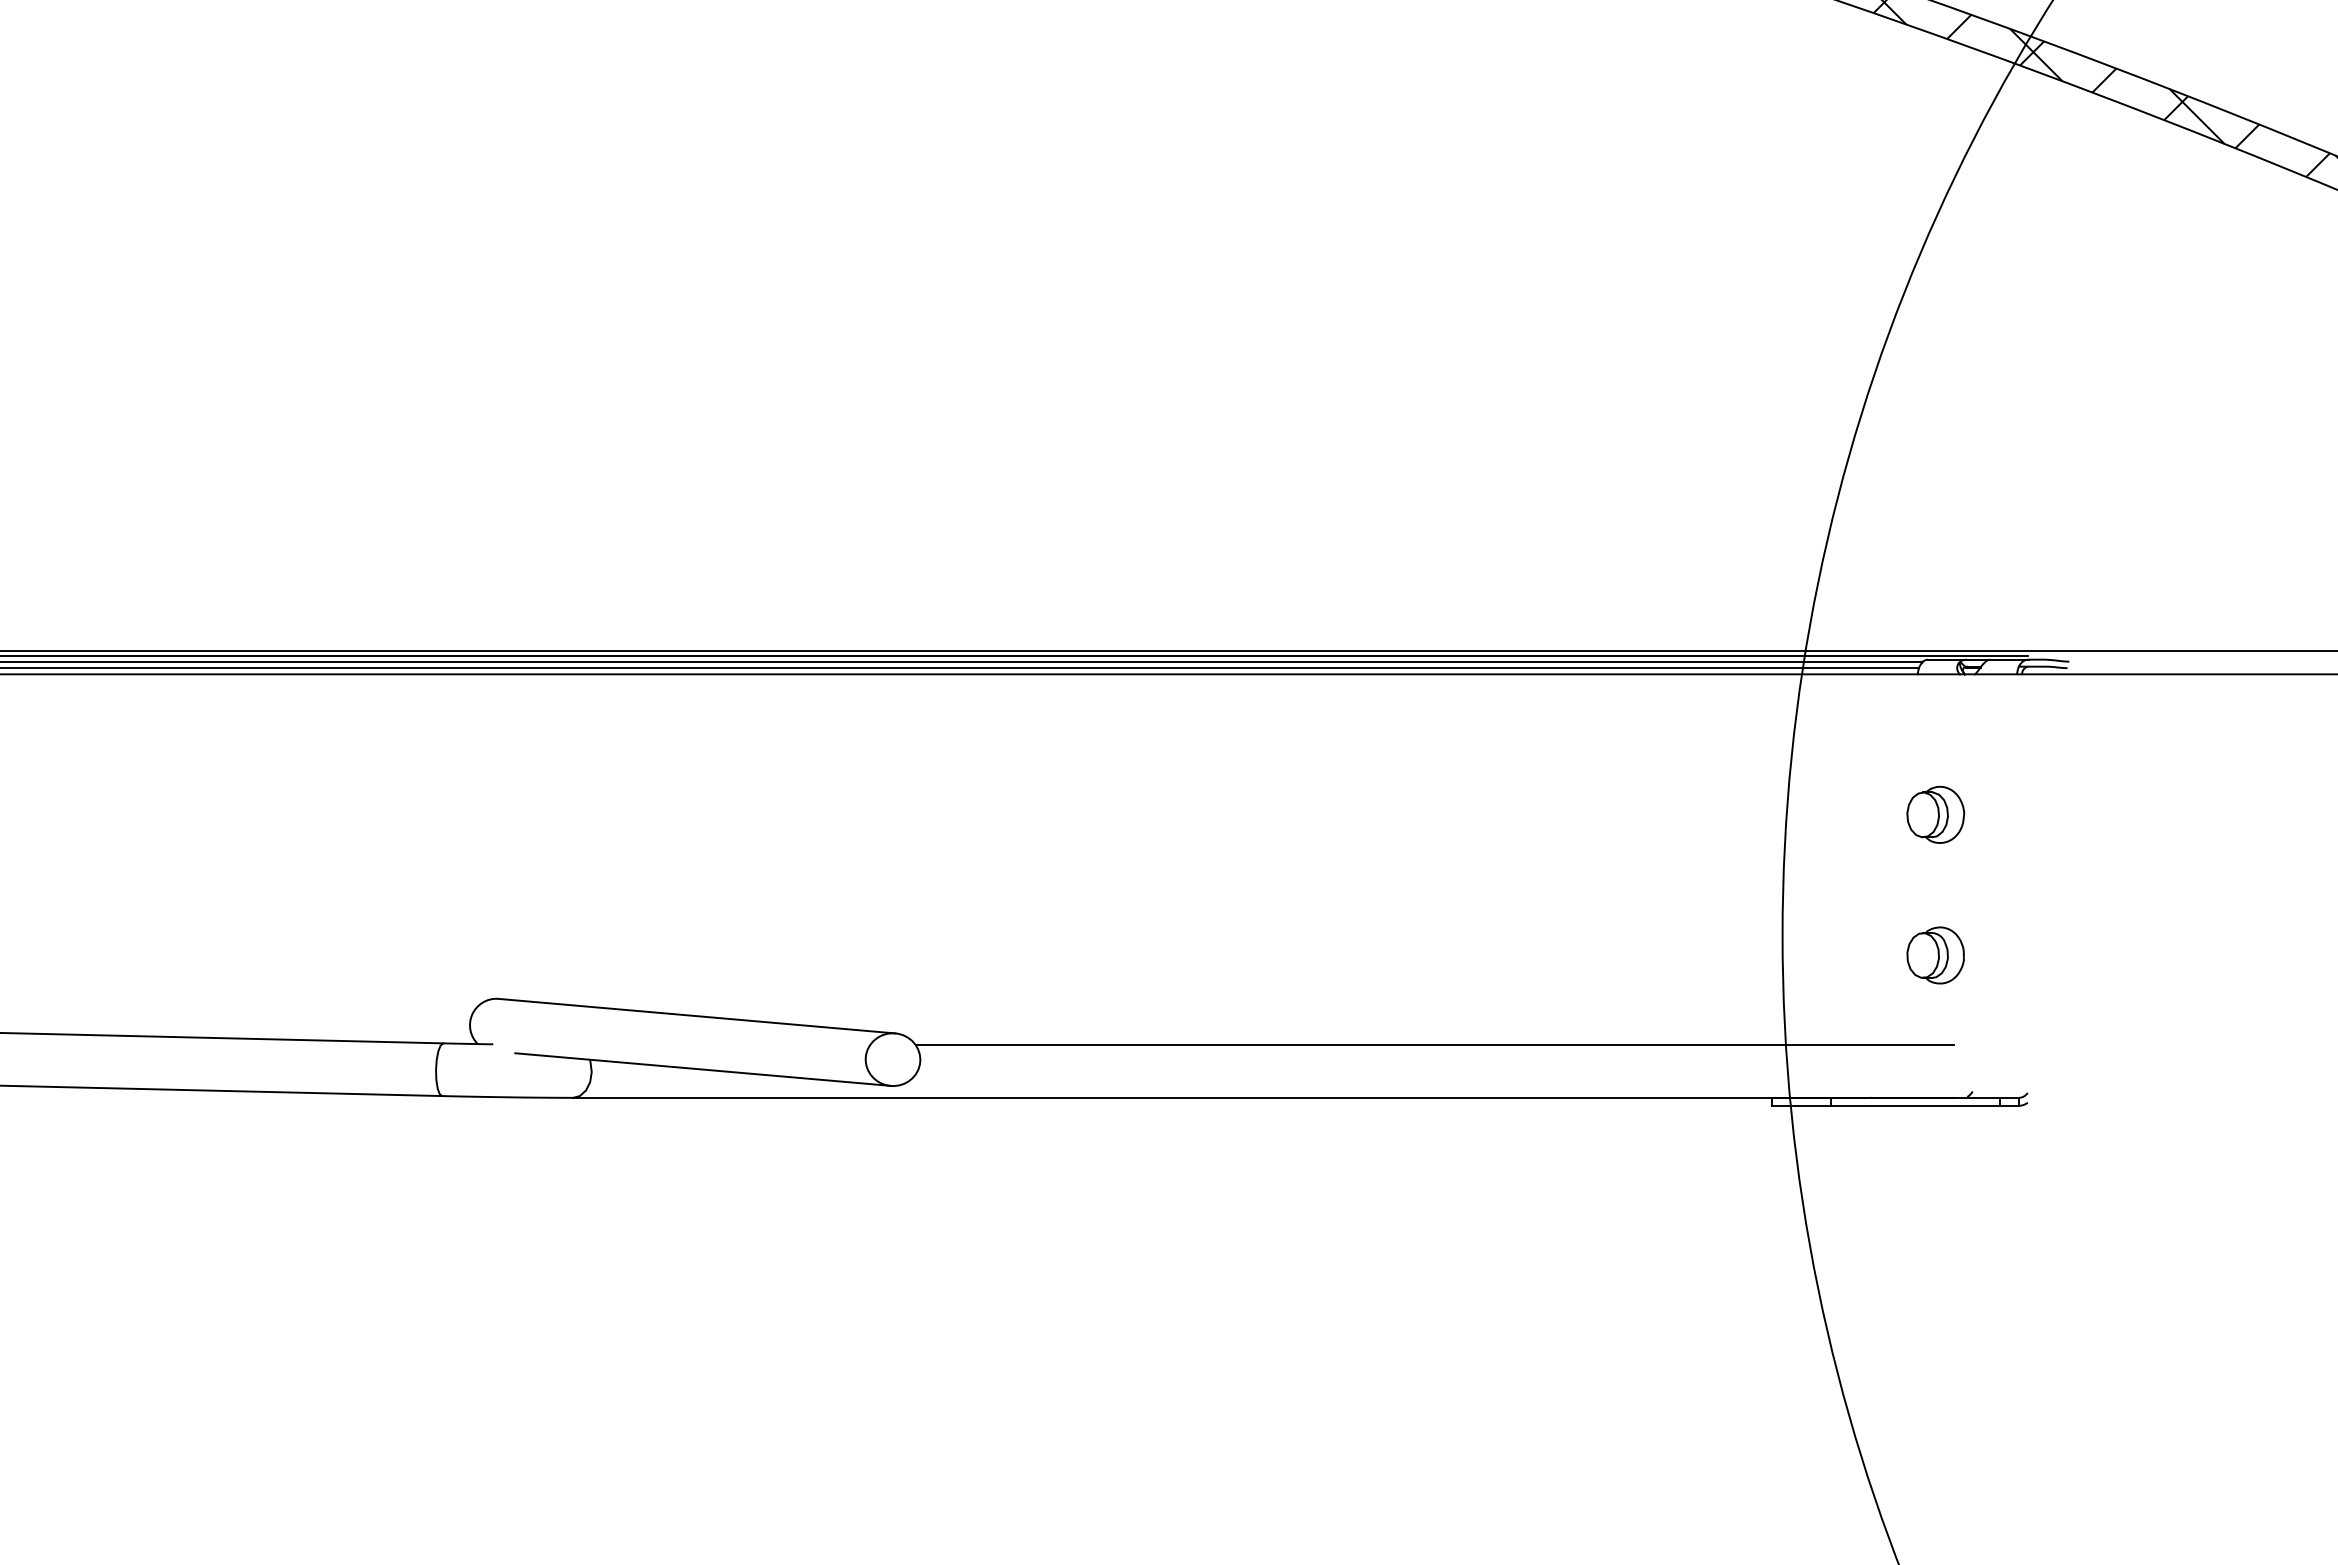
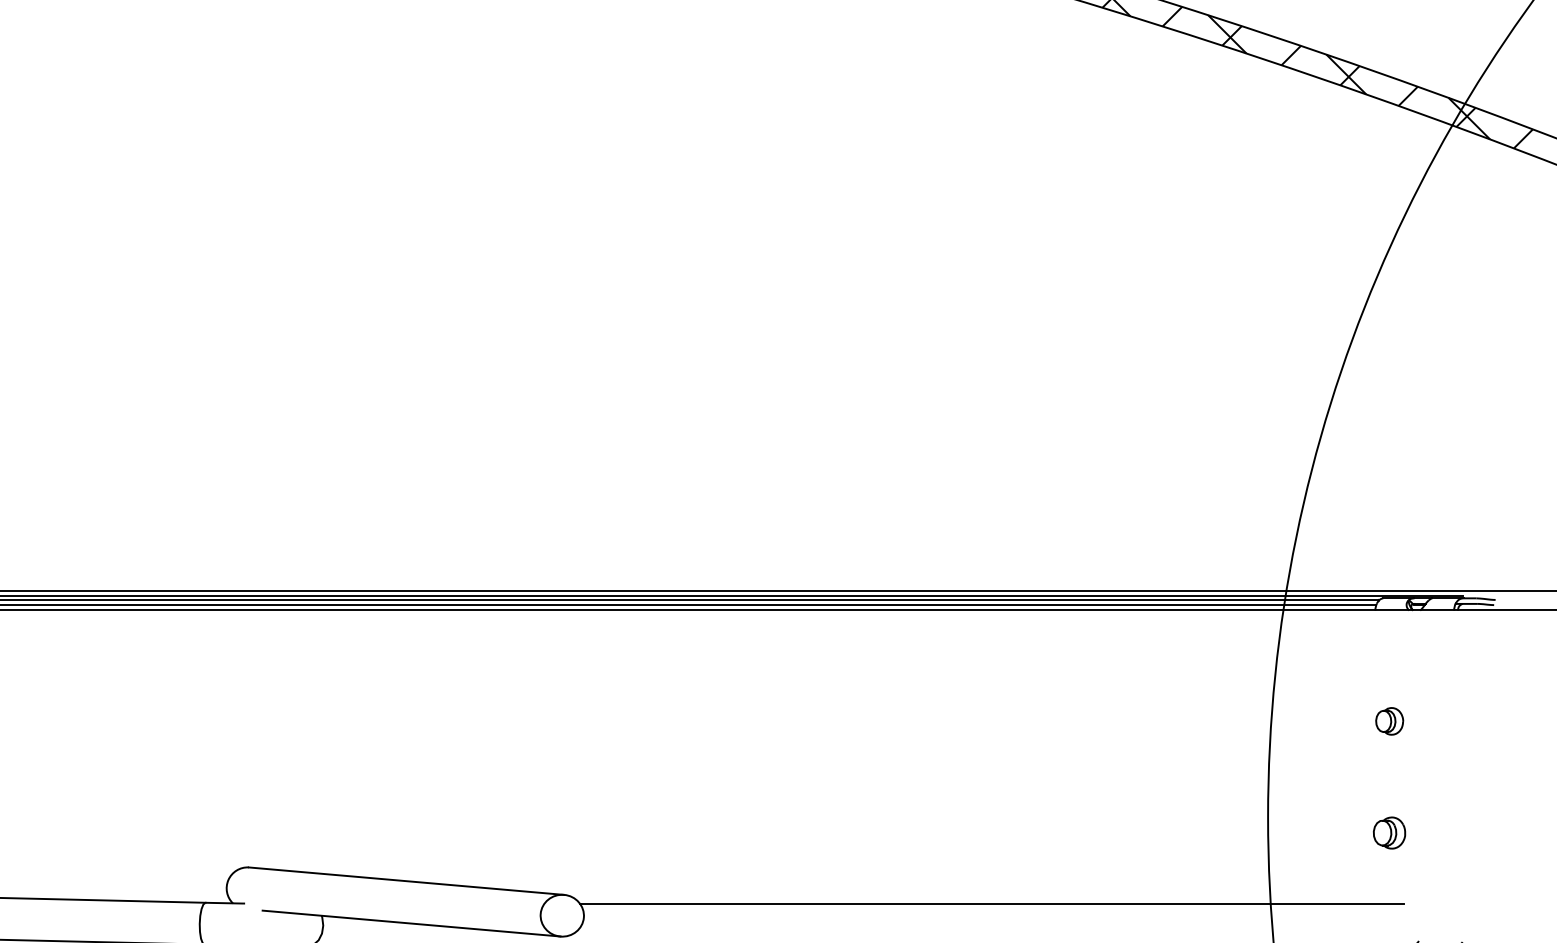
part: (1935, 814) -> (1389, 721), size x0.6
part: (1935, 955) -> (1389, 833), size x0.7

